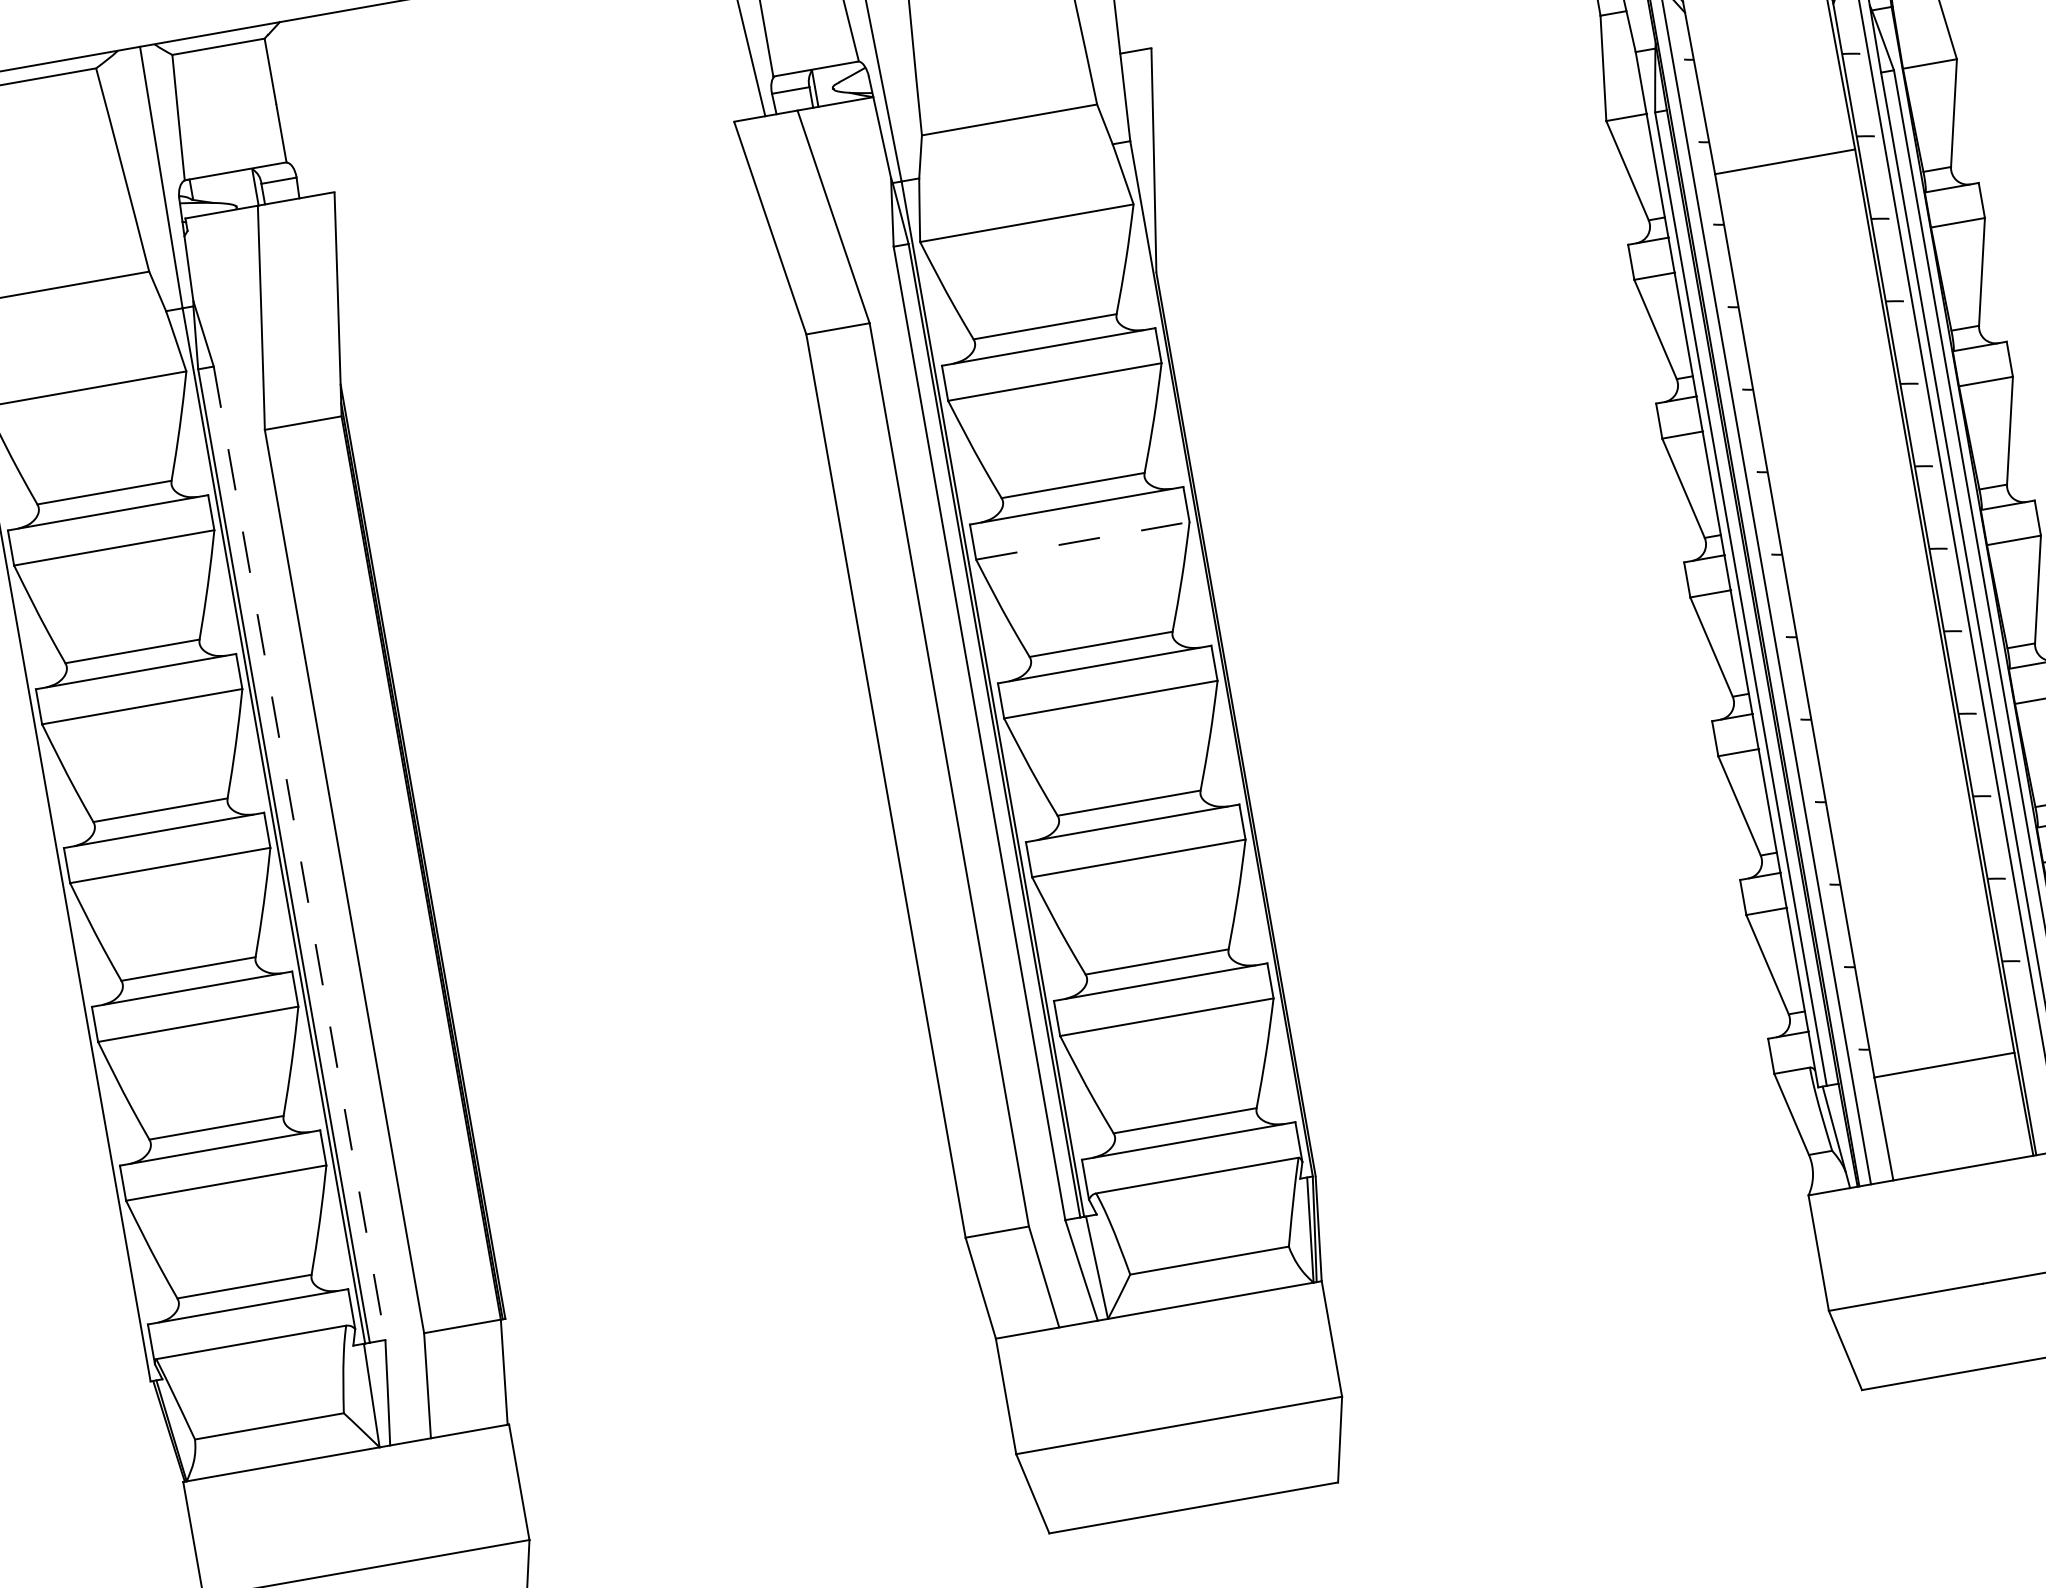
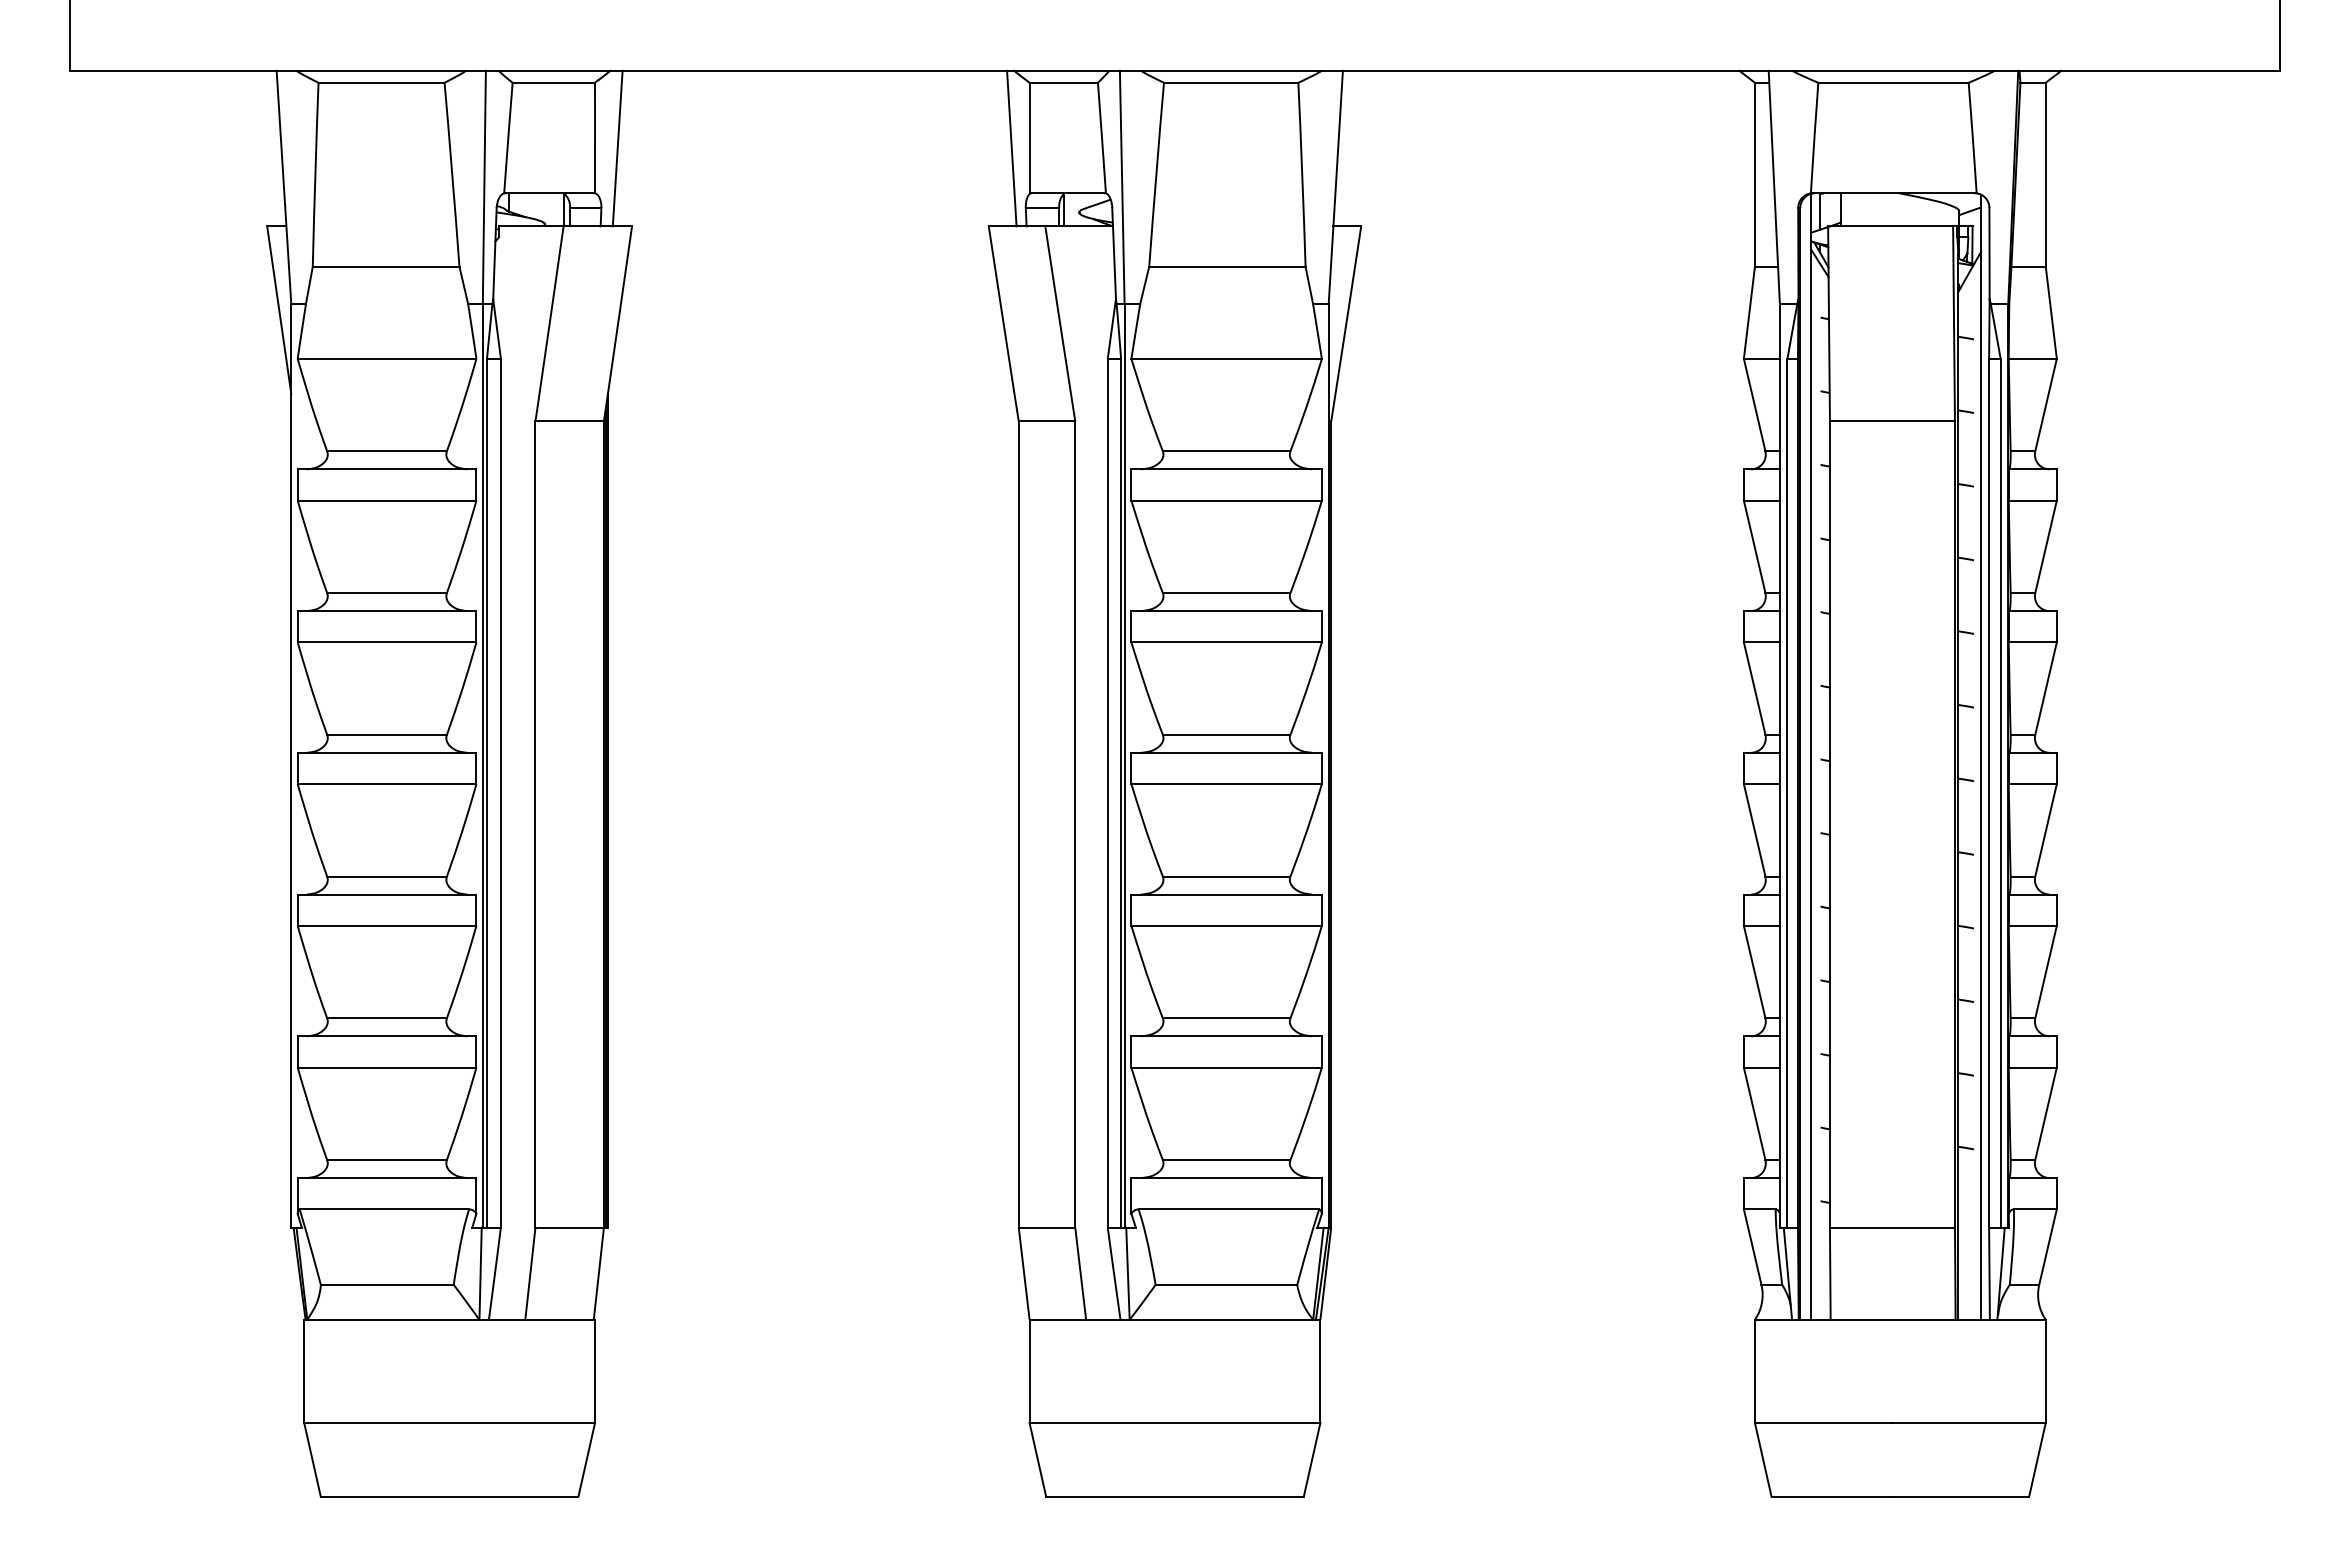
line: (302, 107) -> (617, 148), added
line: (1083, 540) -> (1227, 642), dashed -> solid
line: (299, 853) -> (500, 793), dashed -> solid

